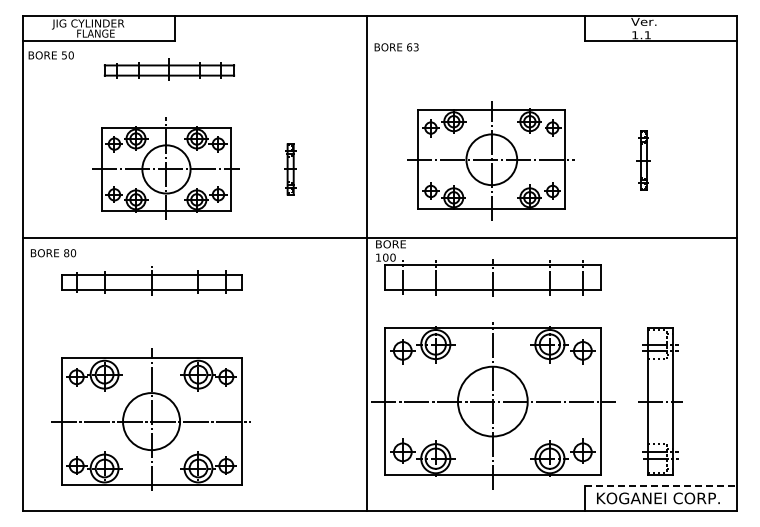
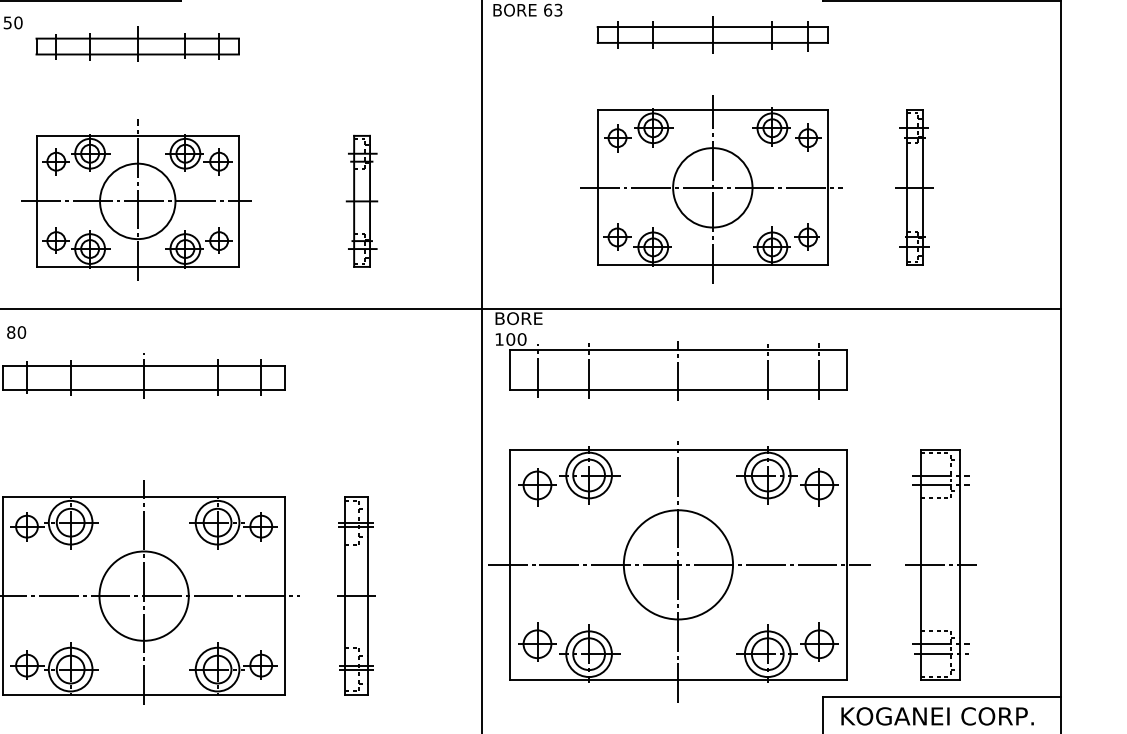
part: (514, 62) -> (712, 33), added
part: (168, 69) -> (136, 44), moved
part: (490, 160) -> (710, 188), moved
part: (643, 160) -> (914, 187), size x1.67
part: (165, 168) -> (136, 199), moved
part: (290, 169) -> (361, 201), size x1.67
part: (287, 421) -> (356, 595), added
line: (661, 485) -> (942, 696), dashed -> solid

